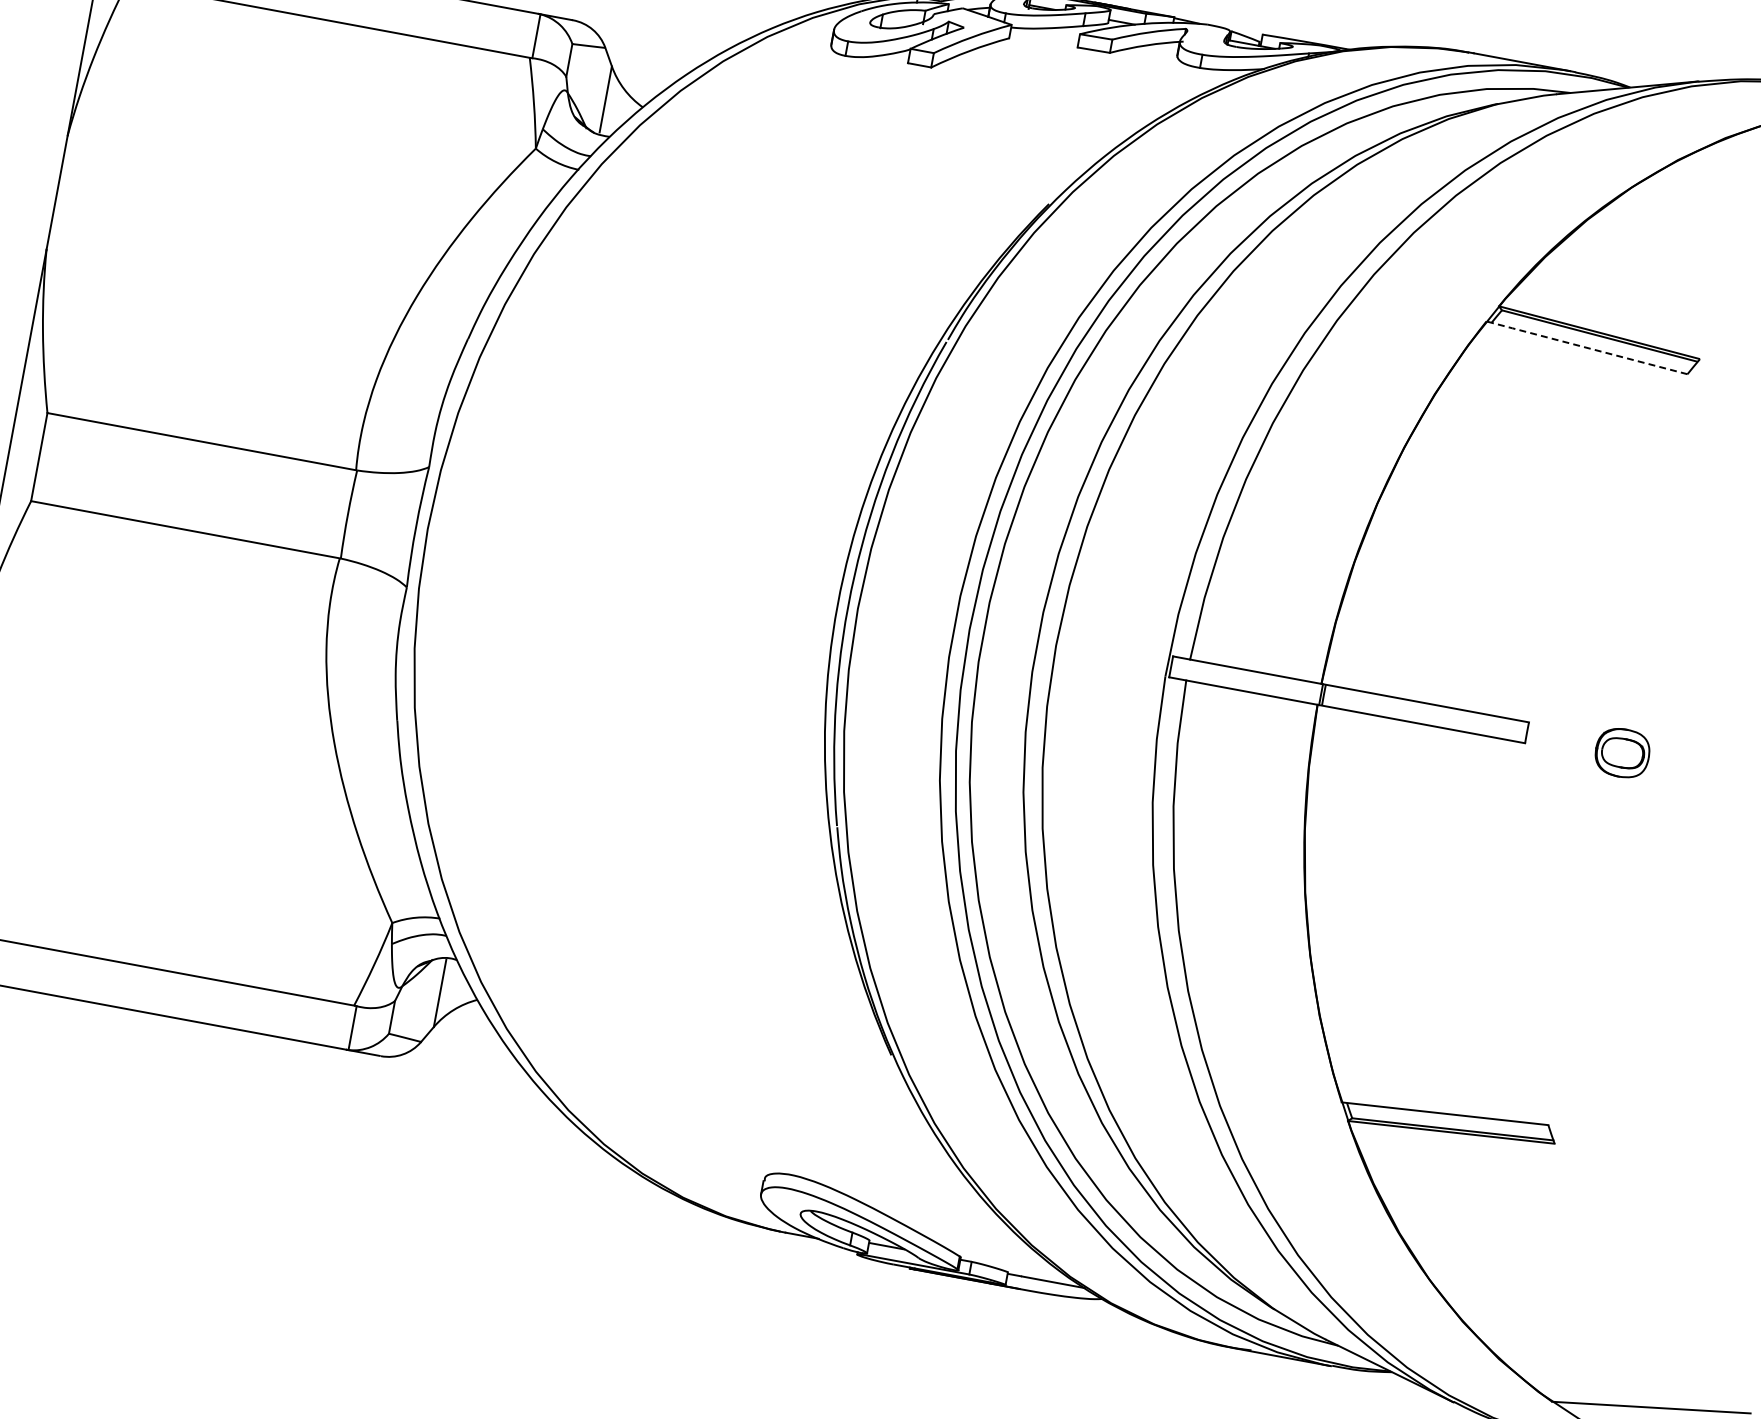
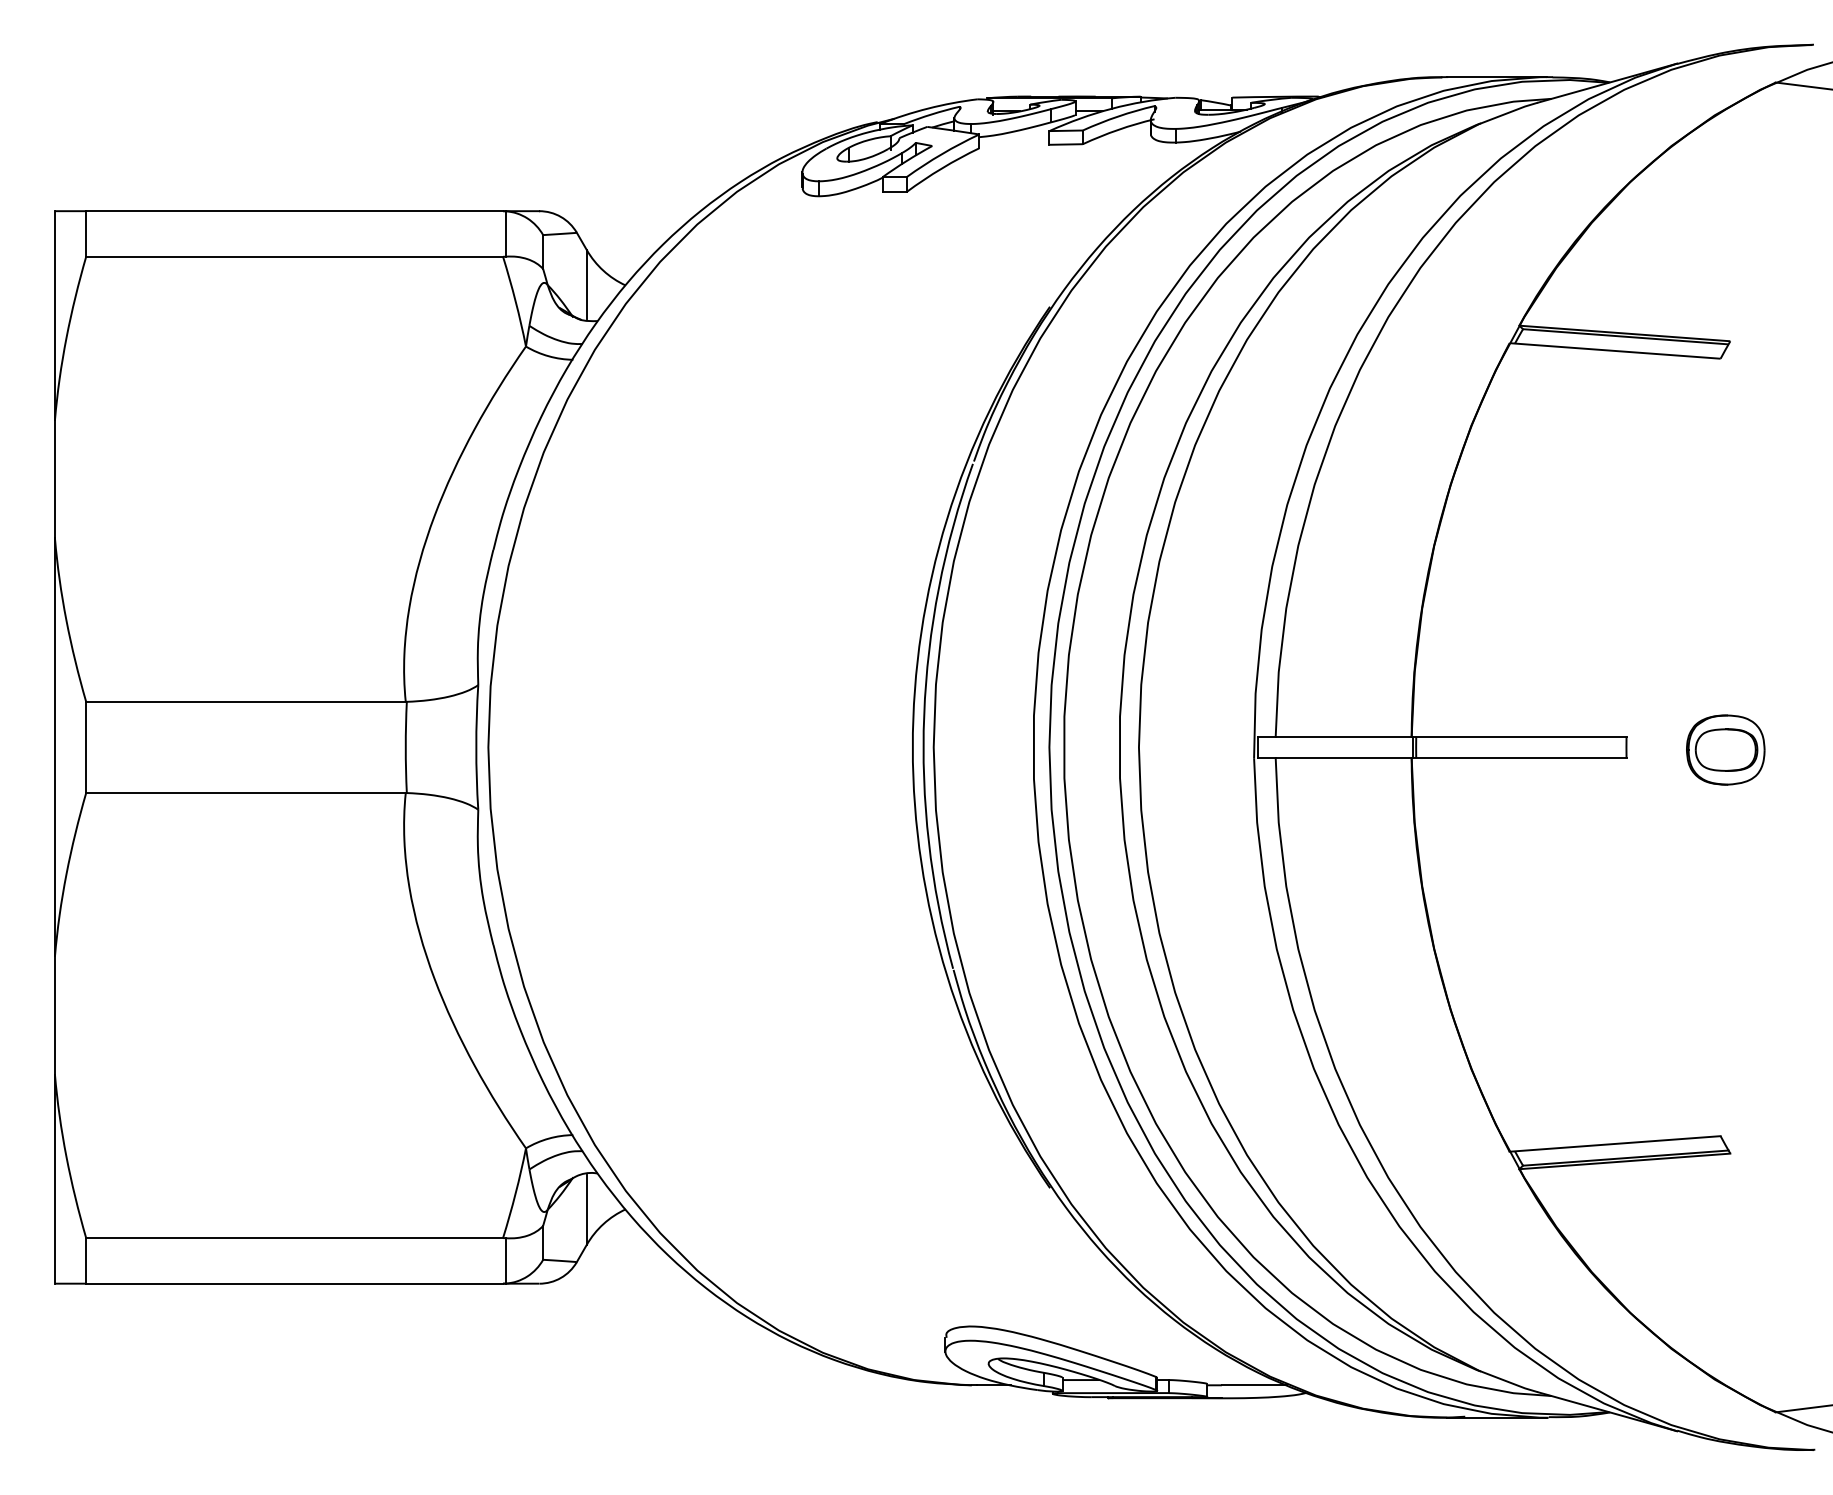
line: (1586, 347) -> (1614, 350), dashed -> solid
part: (1622, 752) -> (1725, 749), size x1.43

